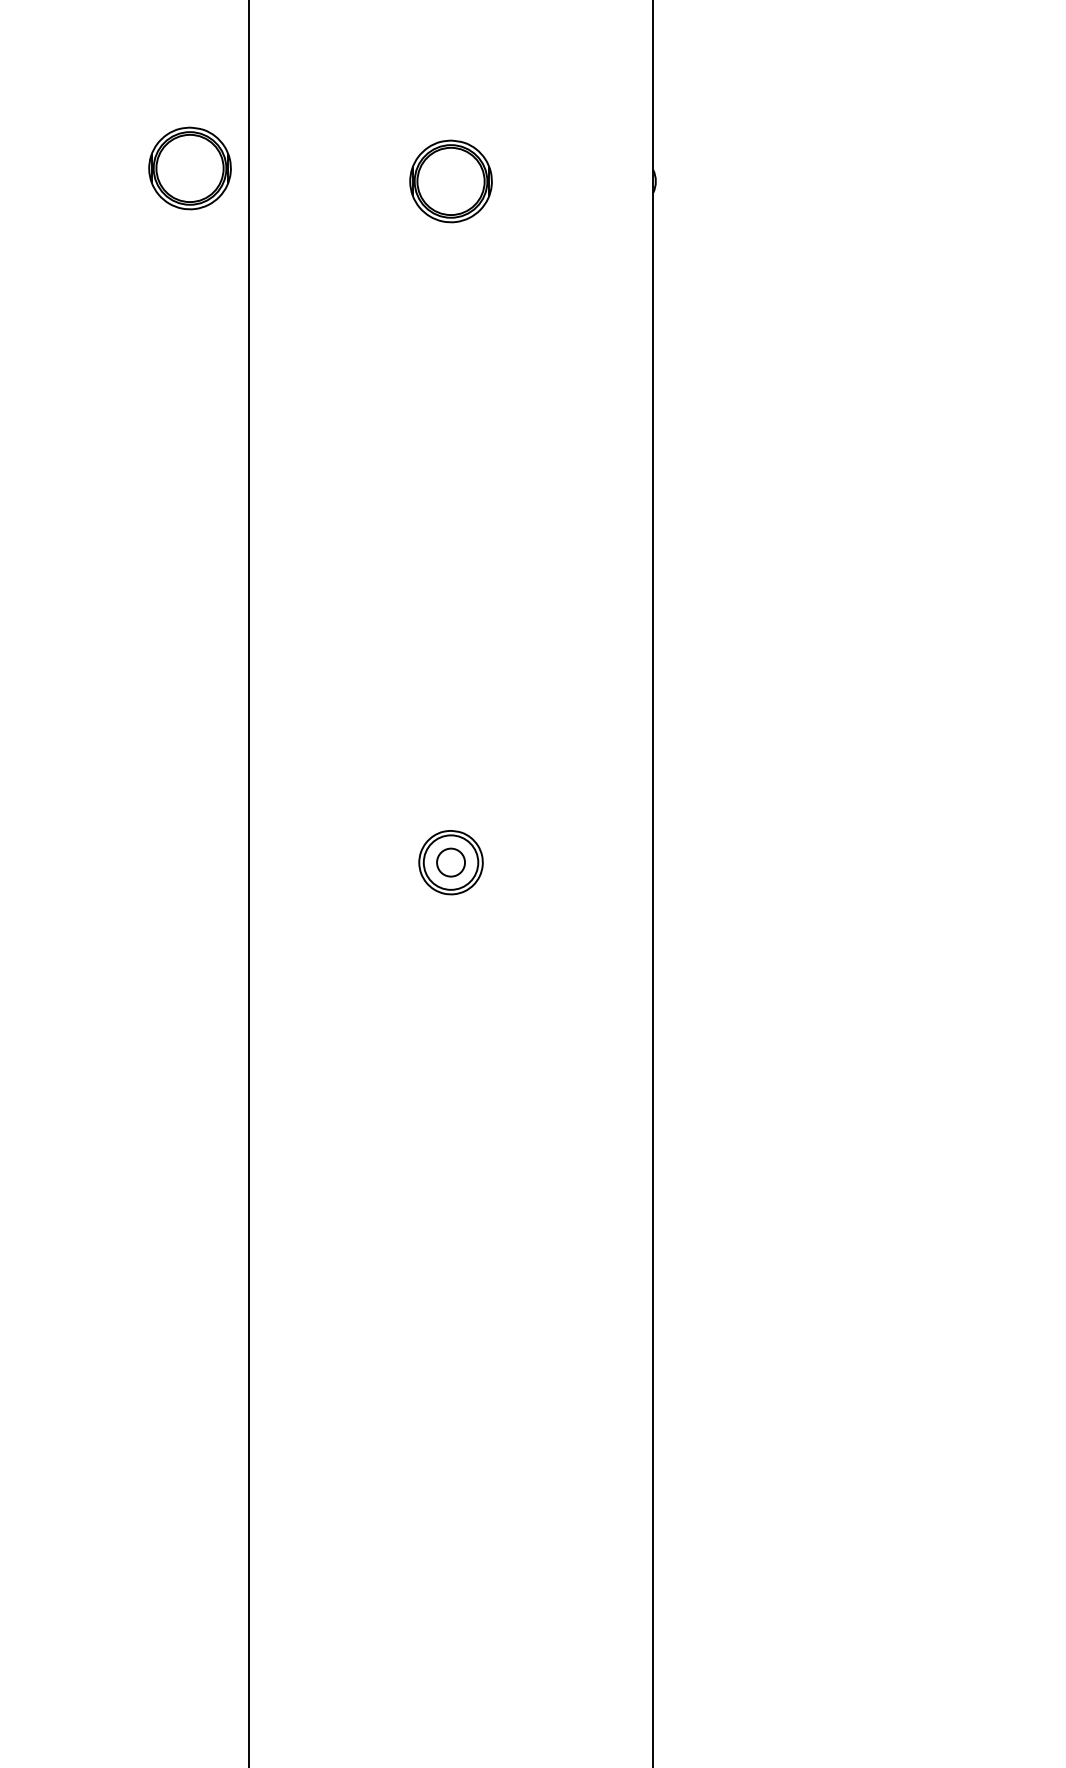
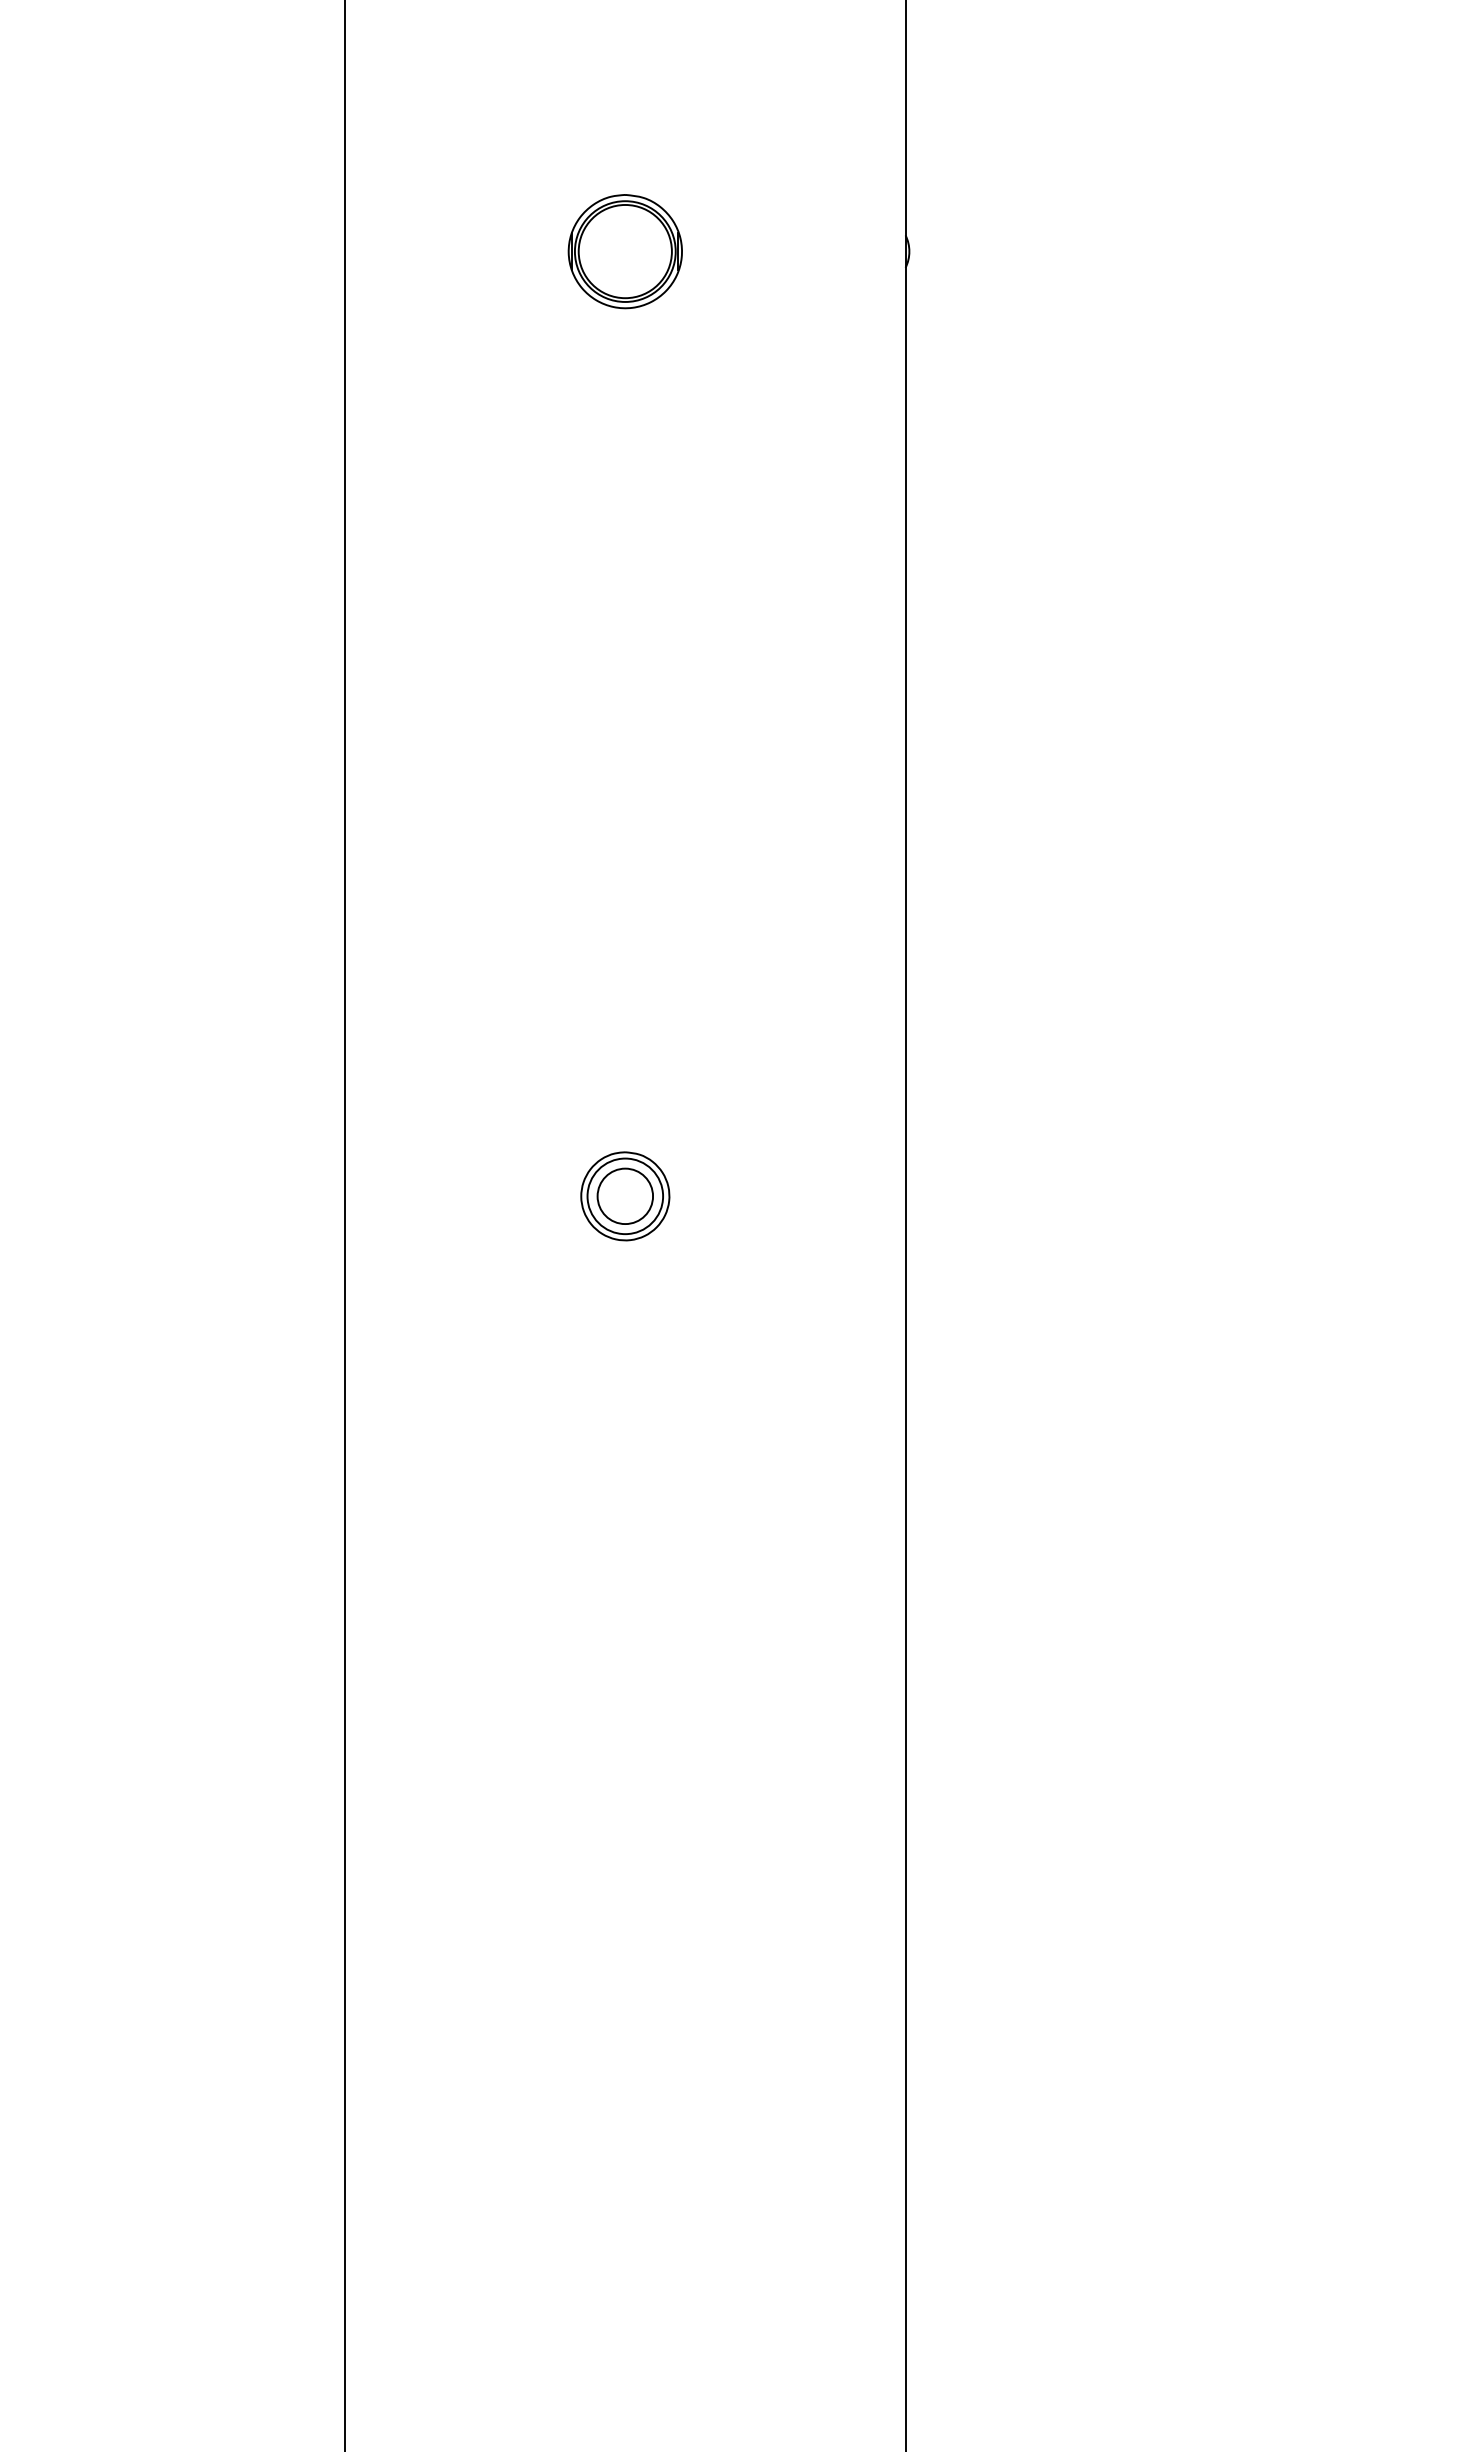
part: (189, 168) -> (262, 233), removed
circle: (451, 862) -> (625, 1196), size x1.43

